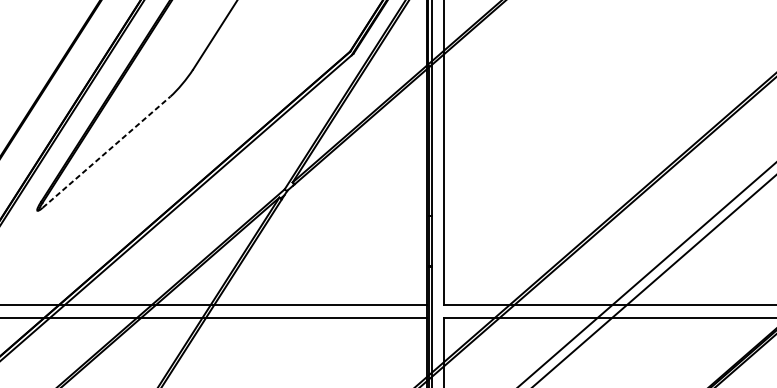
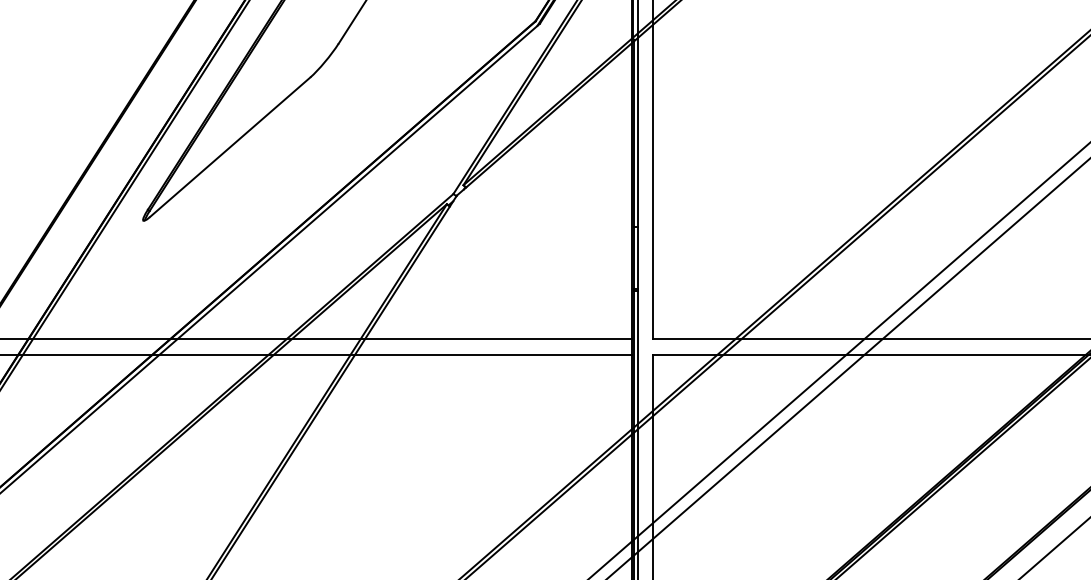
line: (106, 151) -> (230, 146), dashed -> solid

